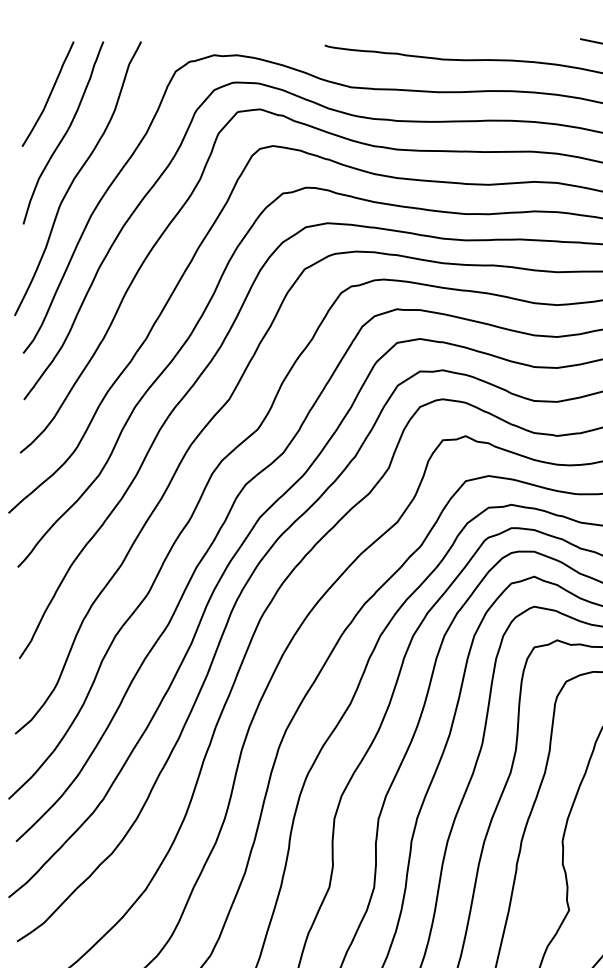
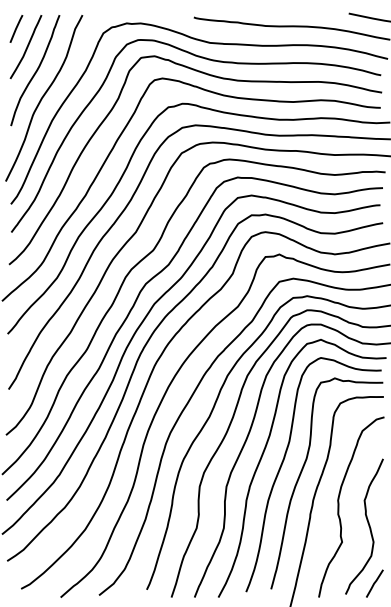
line: (32, 63) -> (16, 28), added

